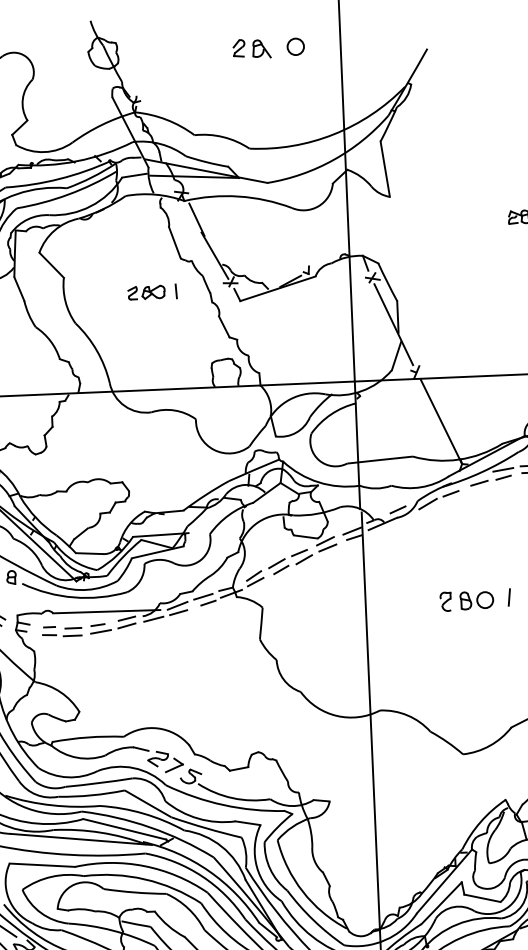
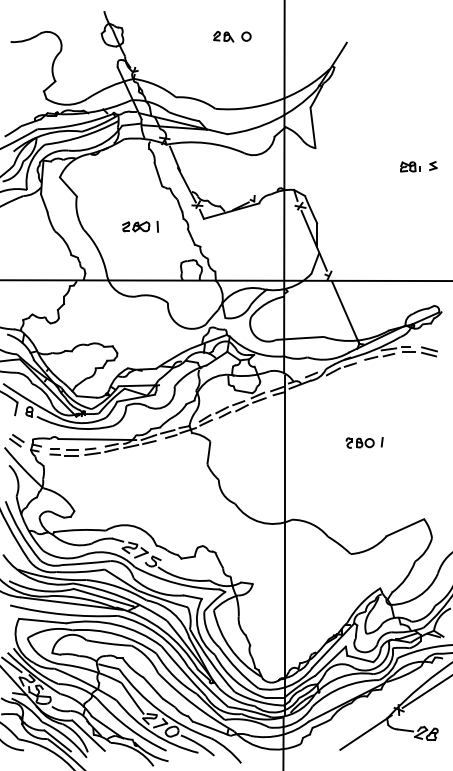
part: (268, 47) -> (232, 36), size x0.71
part: (152, 291) -> (140, 226), moved
part: (475, 599) -> (364, 442), size x0.71

